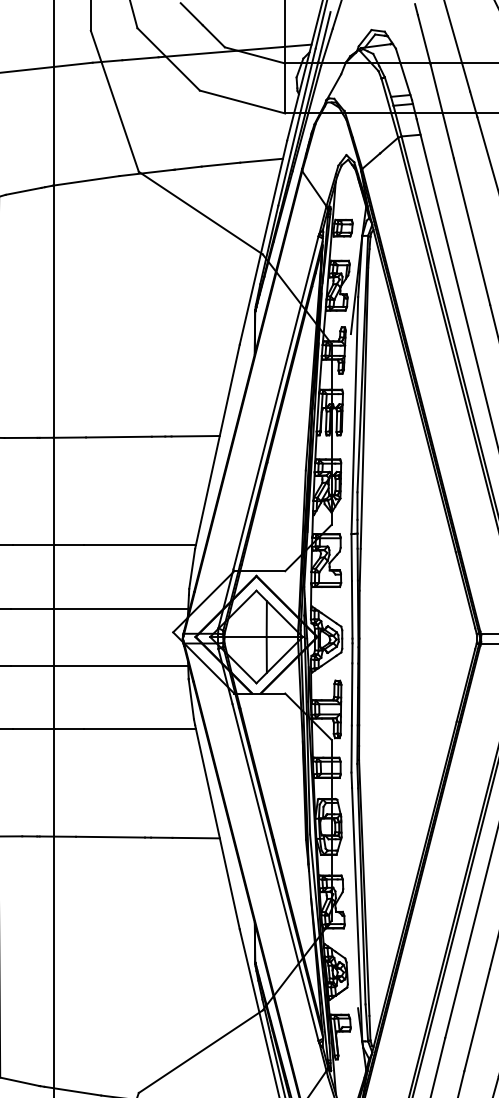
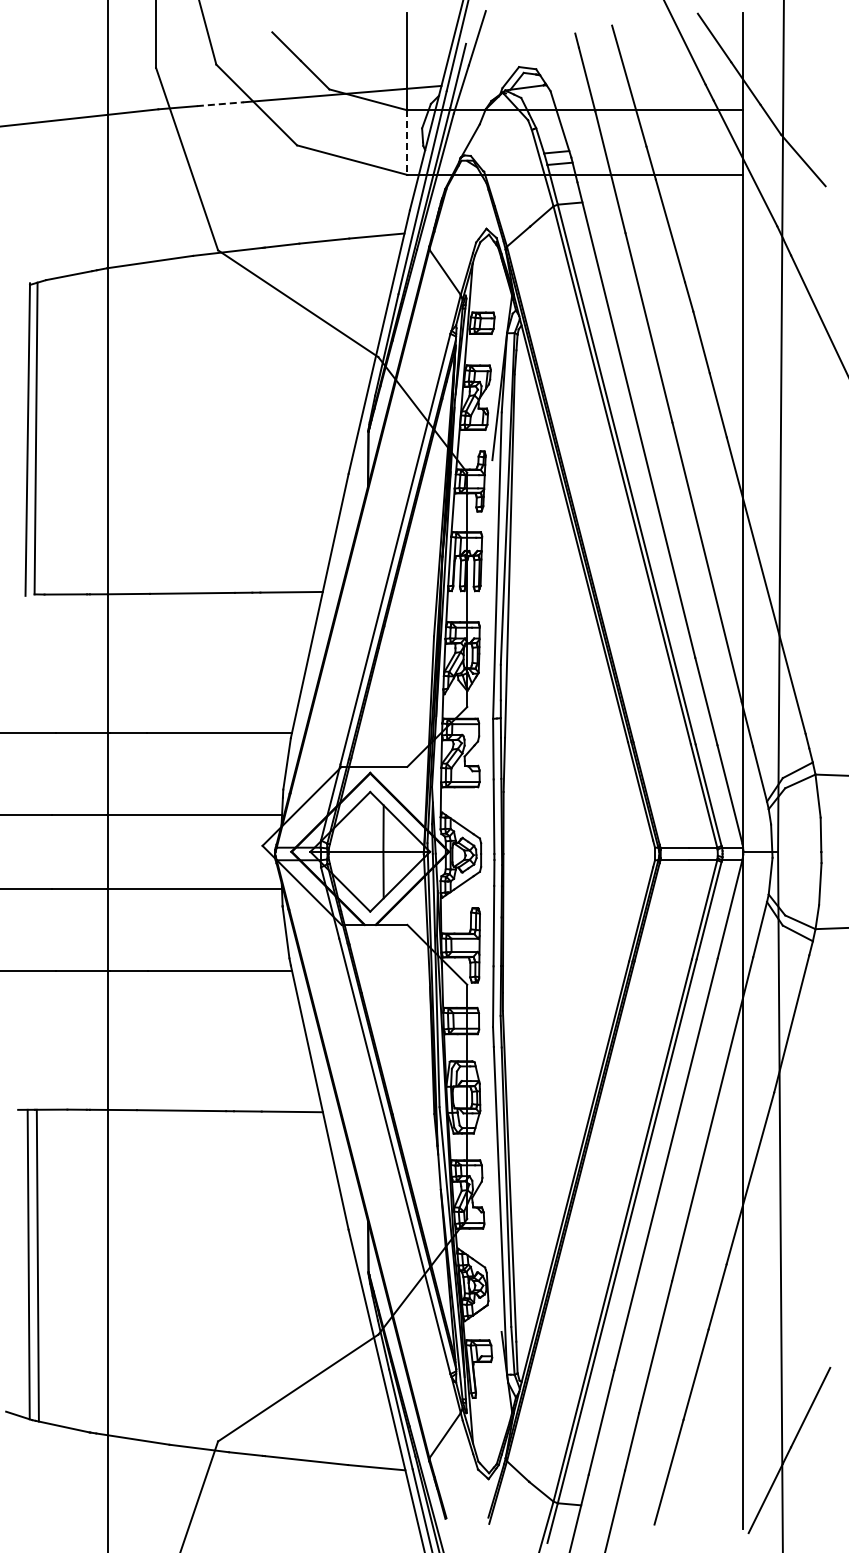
line: (140, 58) -> (220, 104), solid -> dashed
line: (285, 89) -> (407, 143), solid -> dashed

